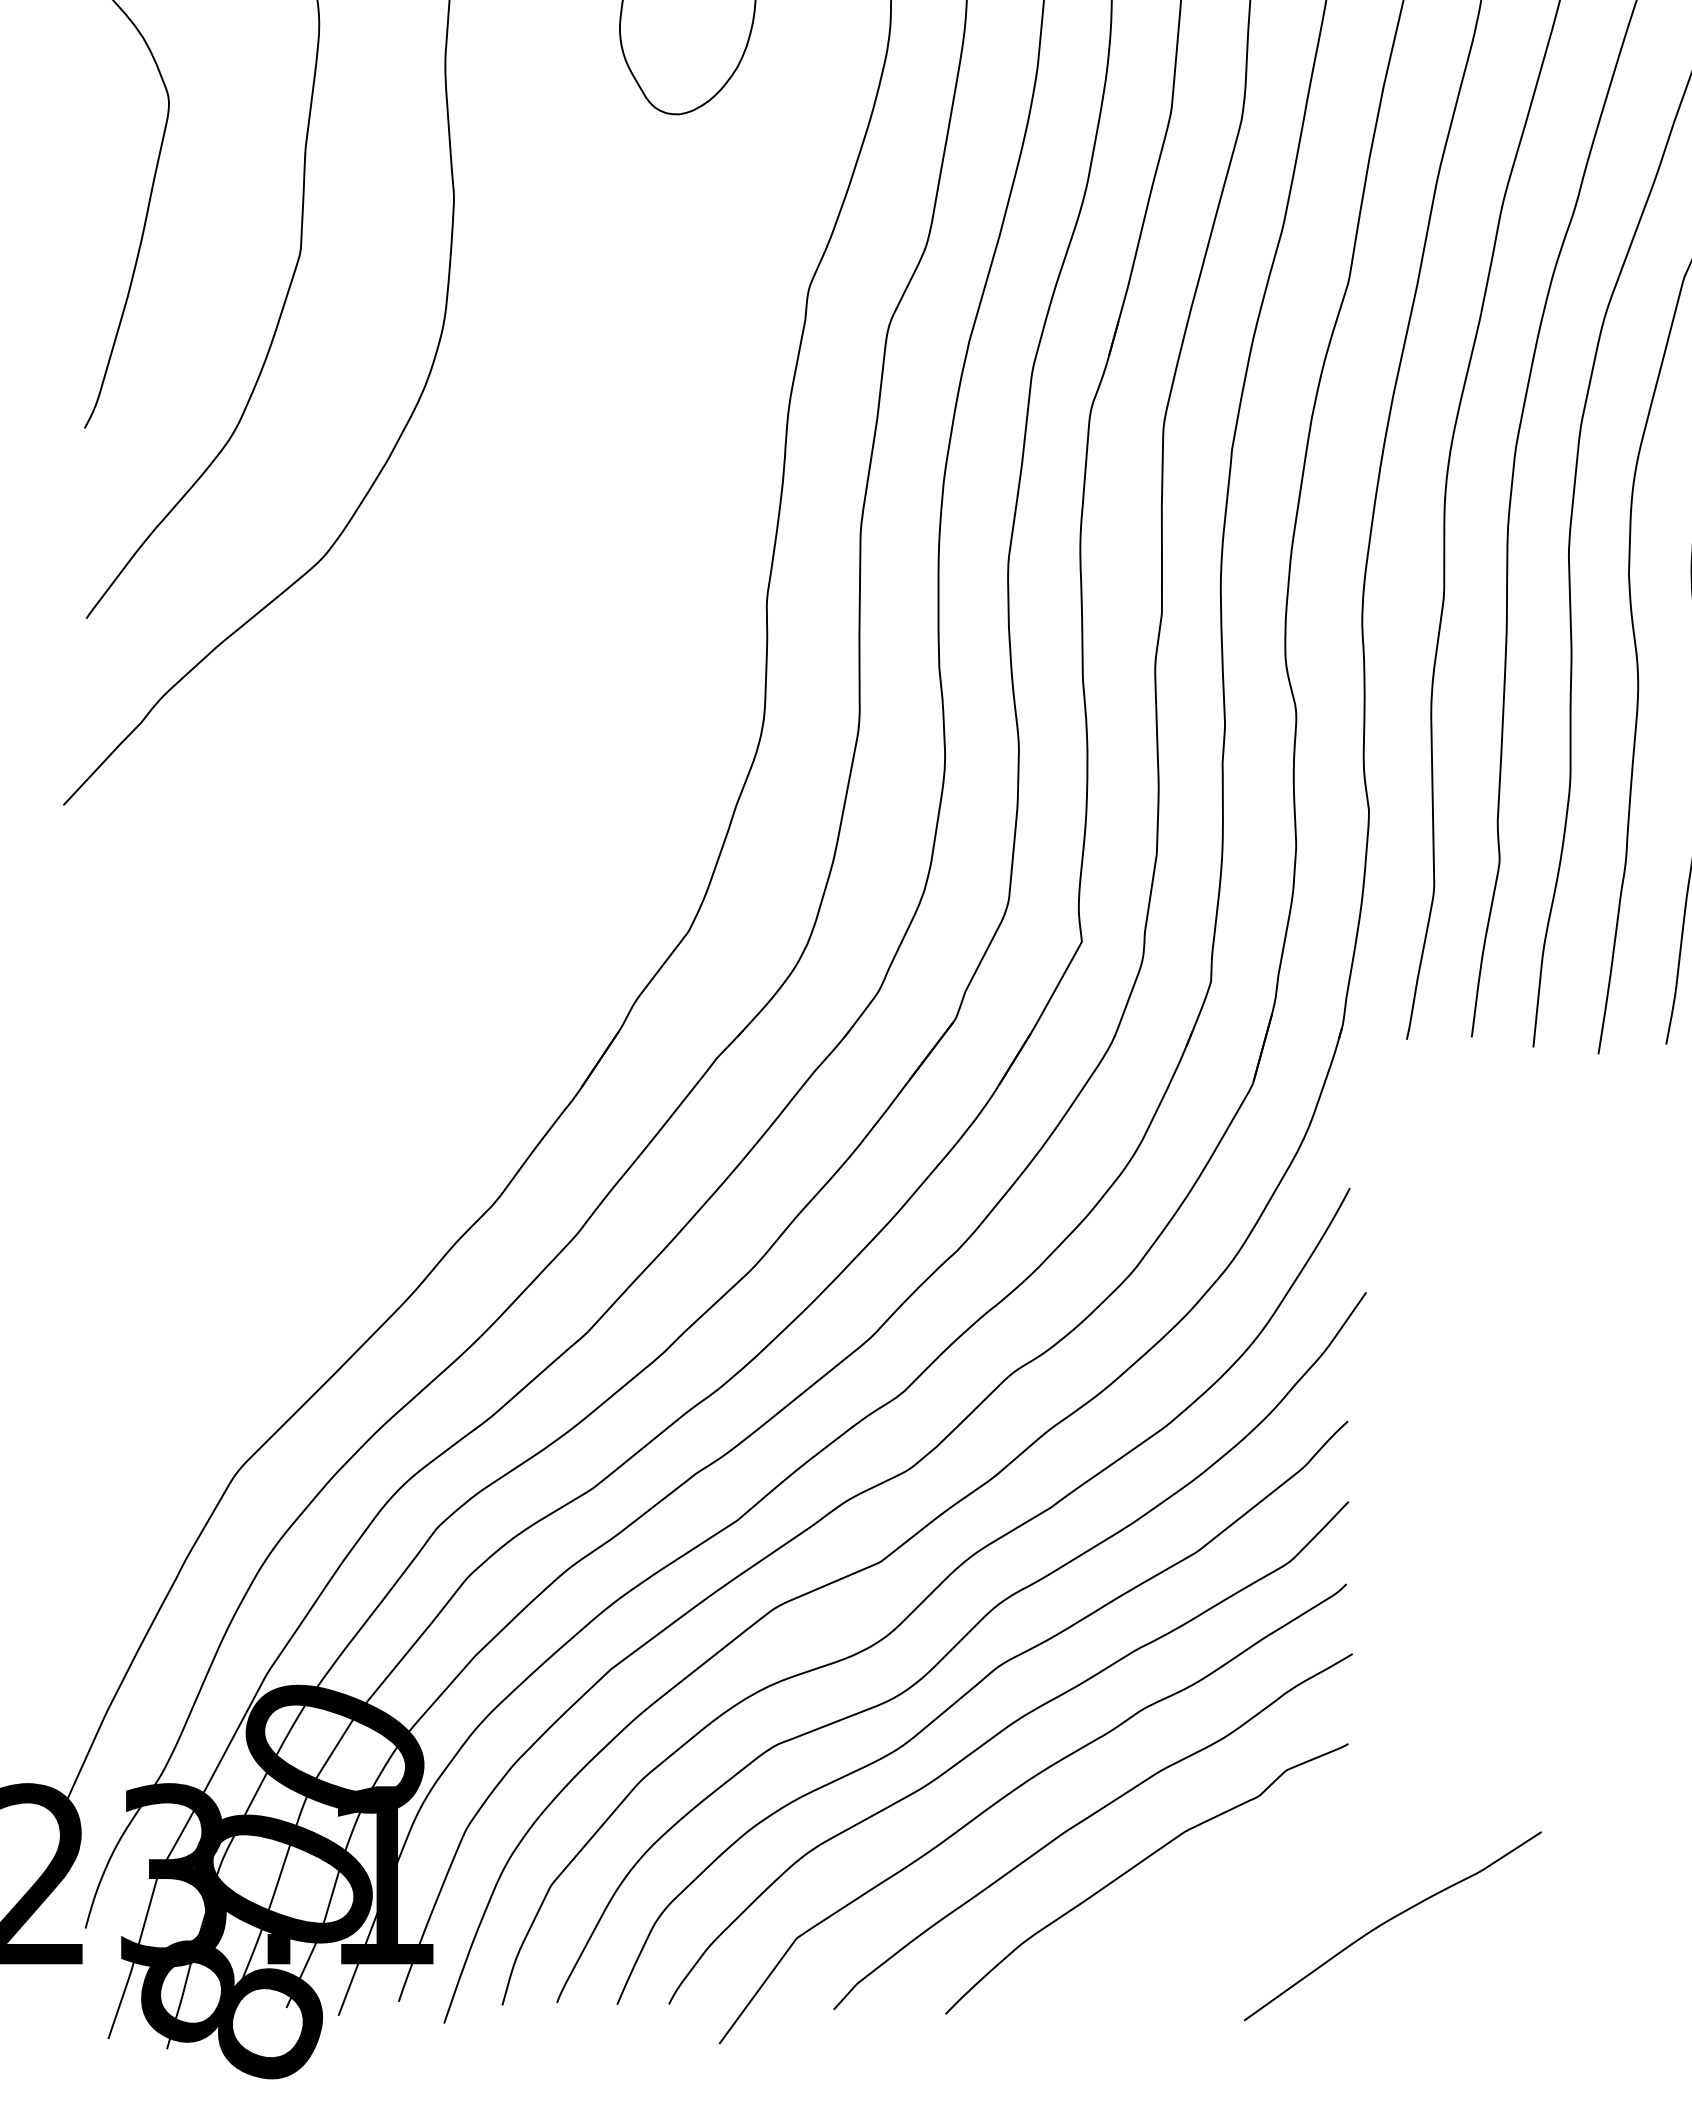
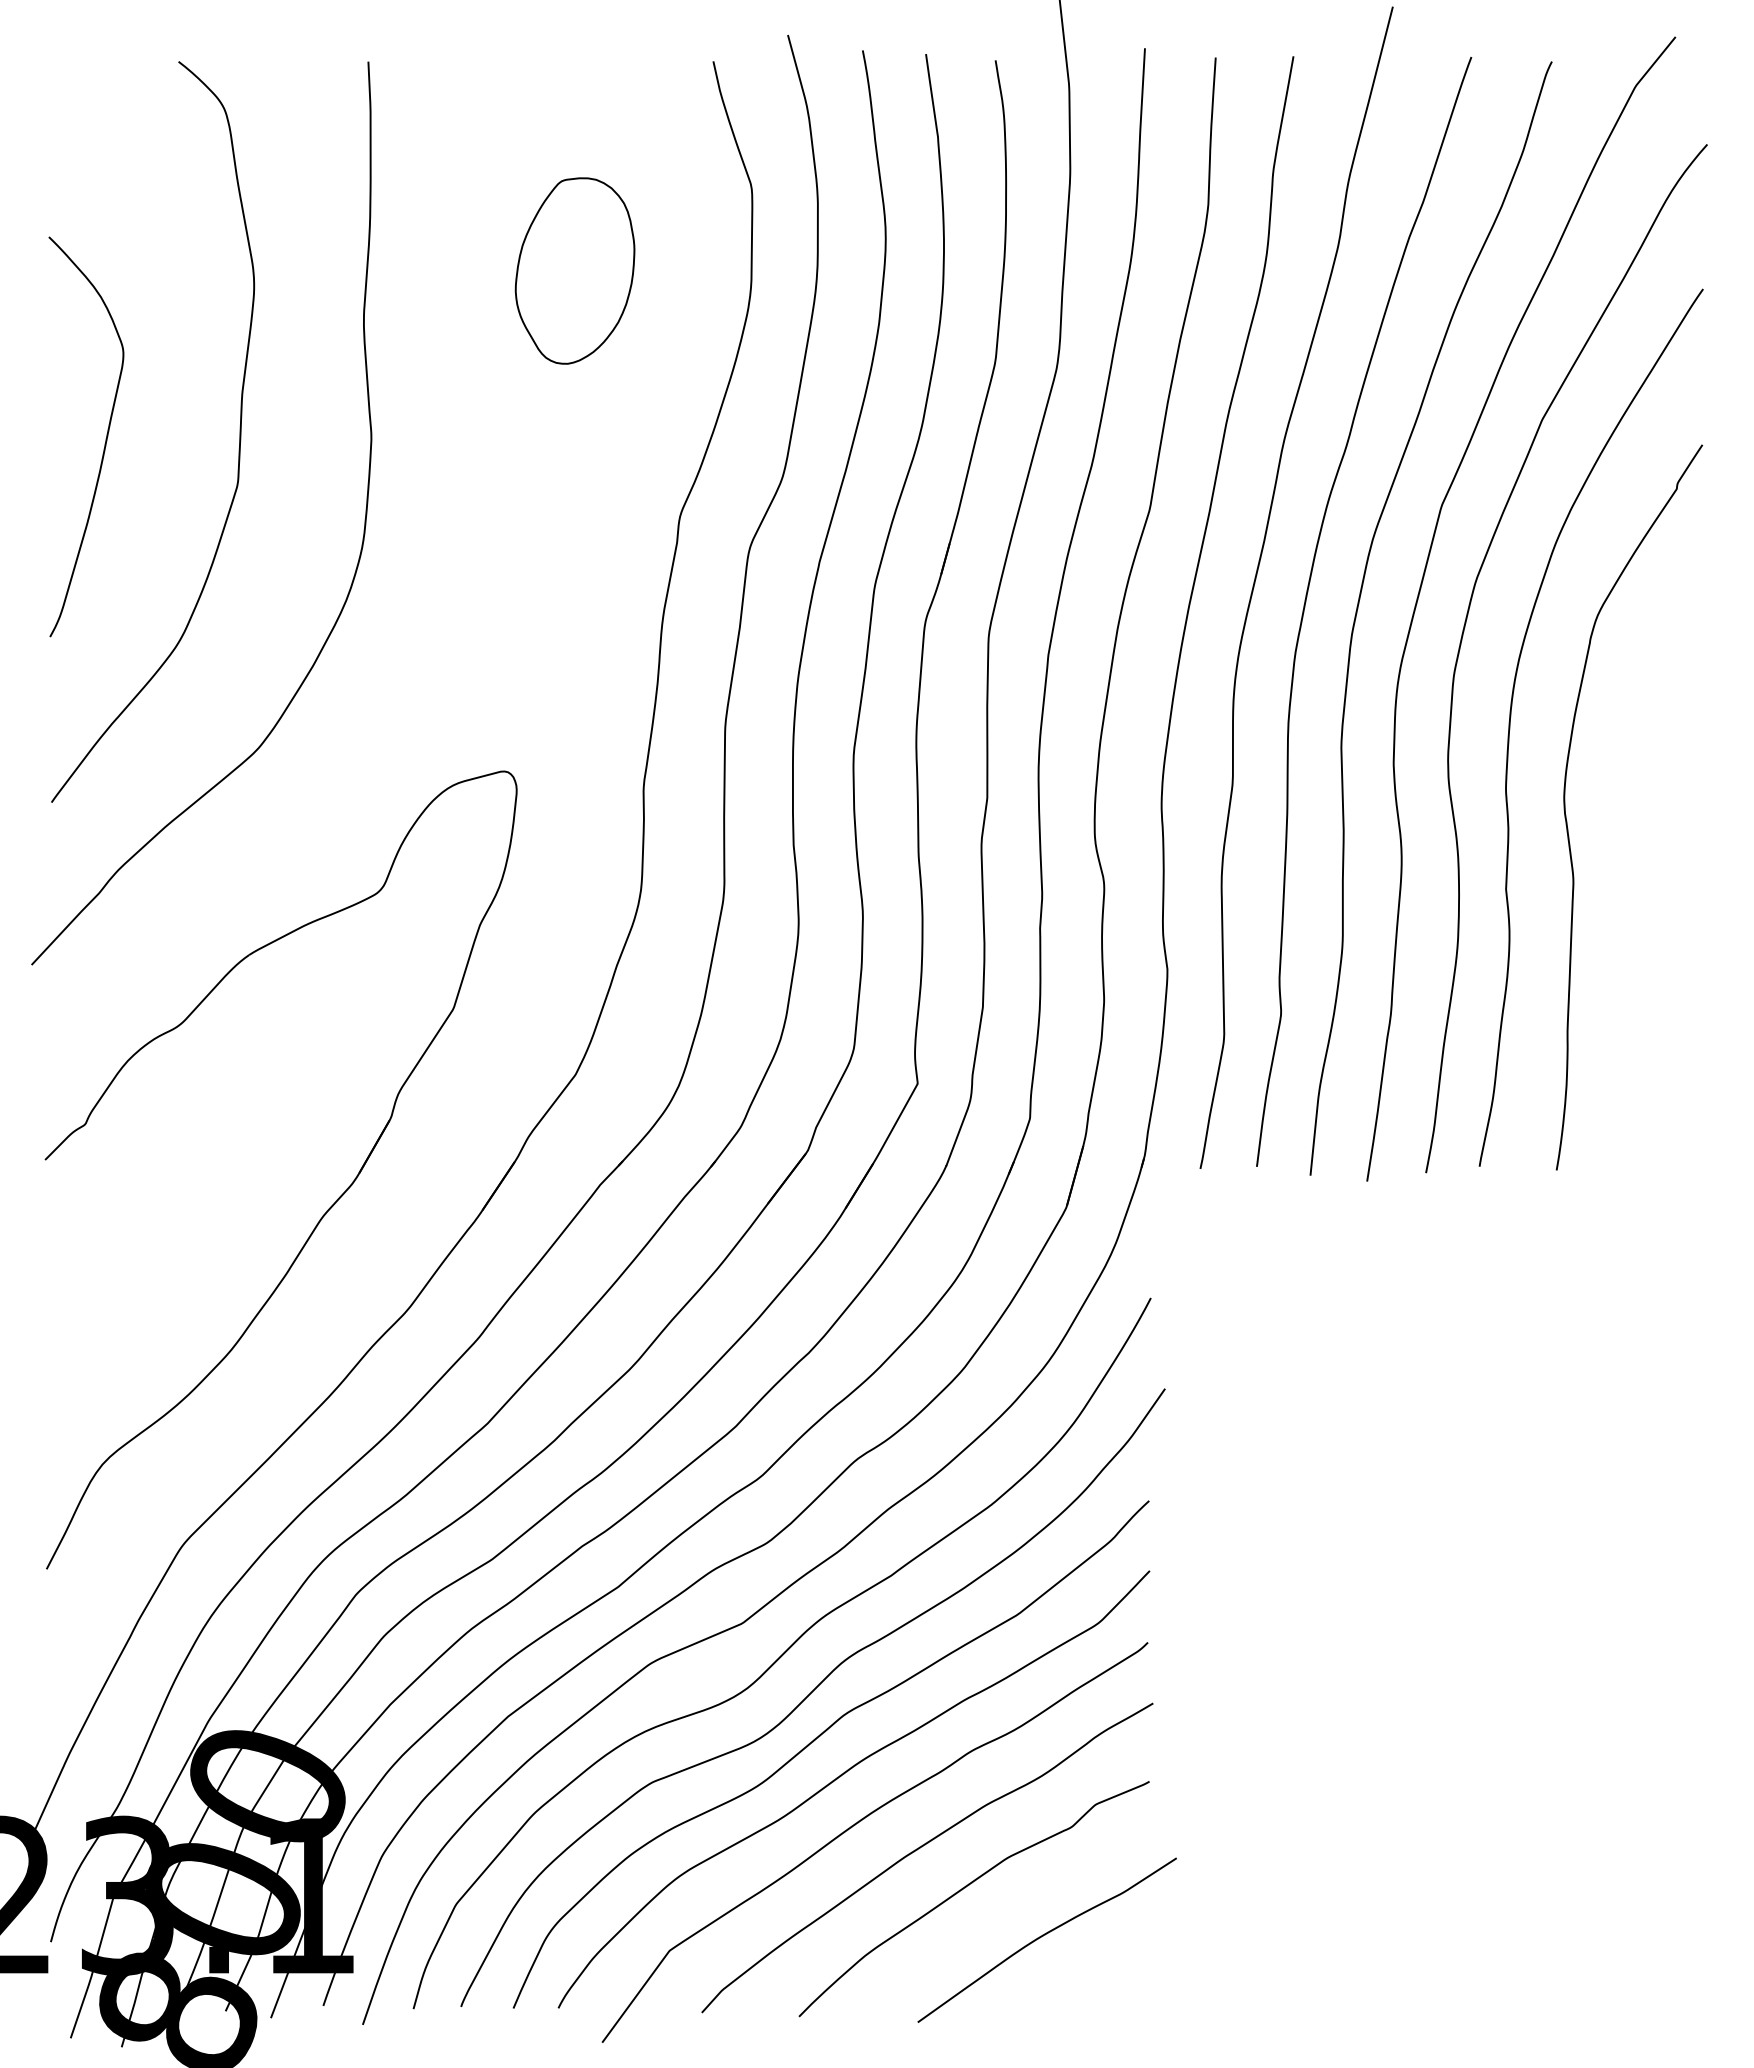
part: (403, 1086) -> (327, 1209), added
curve: (1390, 1920) -> (1045, 1935), moved

